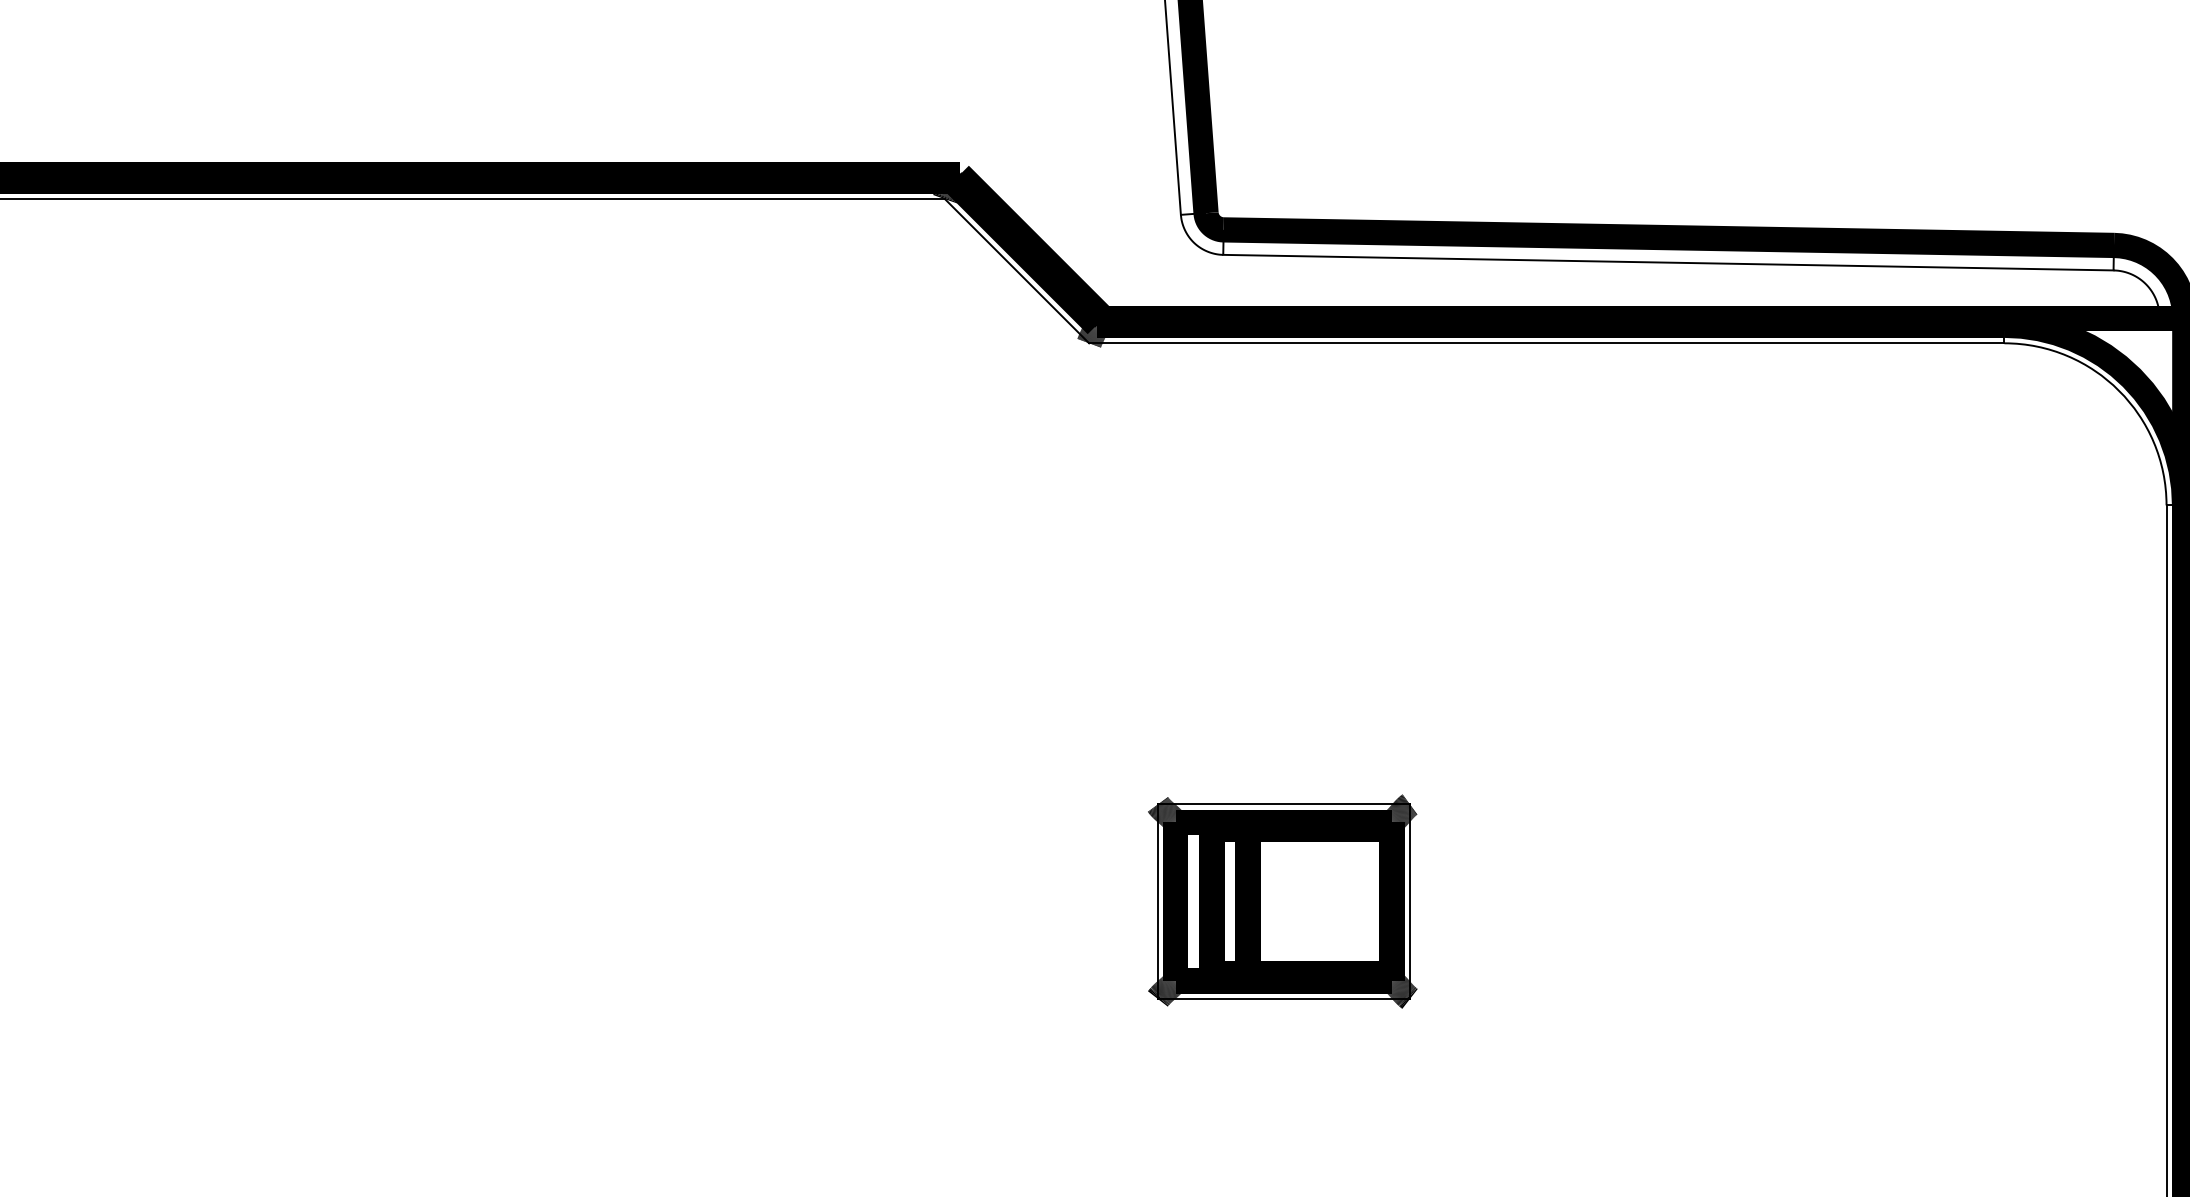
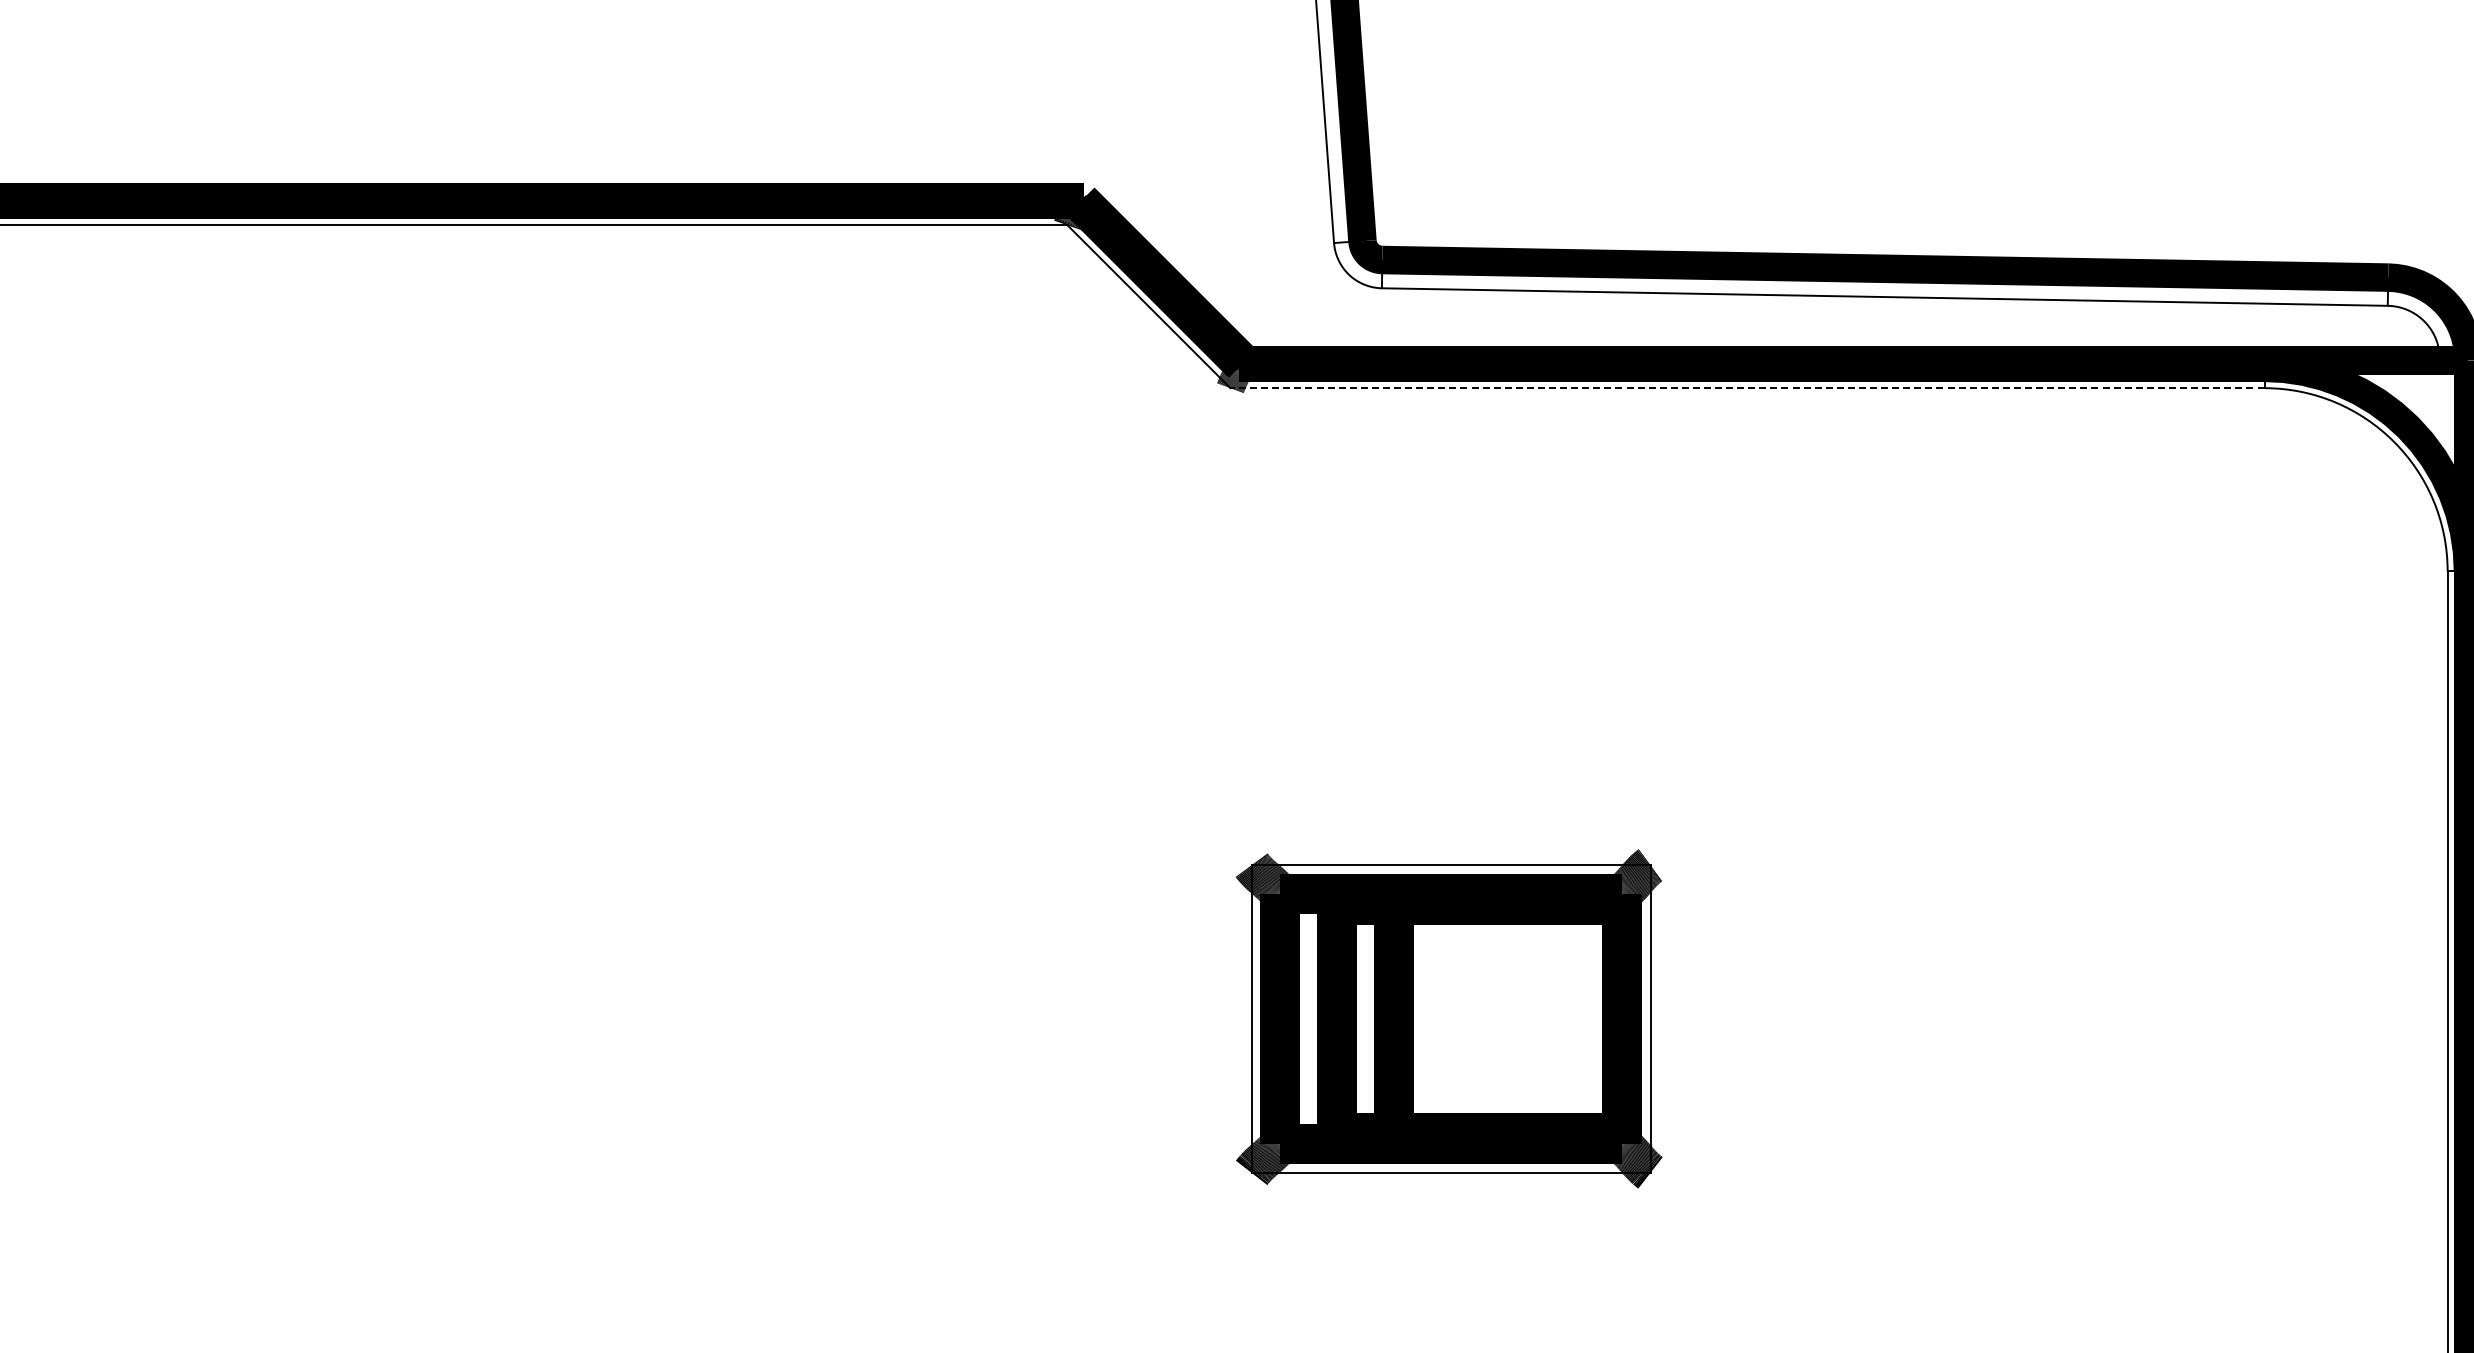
line: (1545, 343) -> (1746, 388), solid -> dashed
part: (1282, 901) -> (1448, 1018), size x1.4

